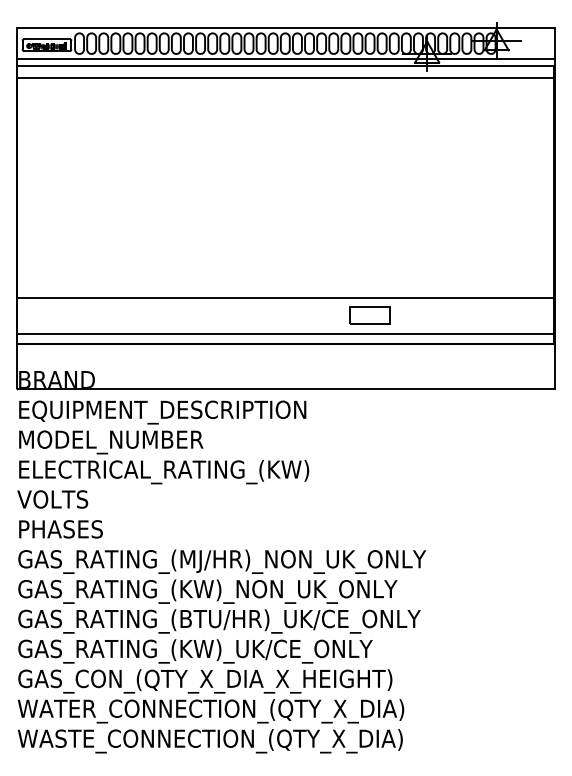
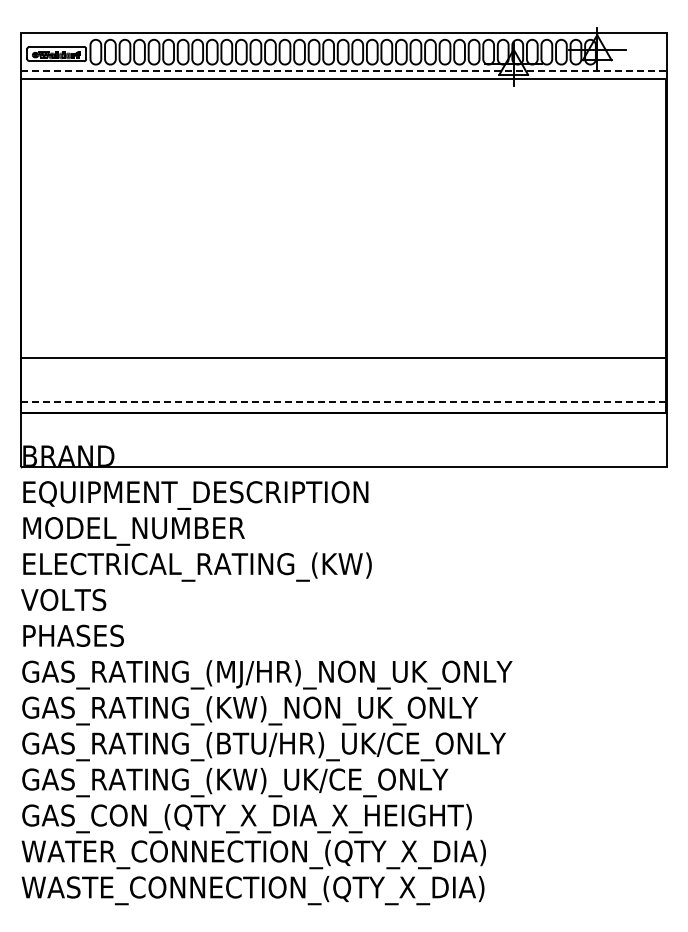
line: (286, 59) -> (344, 71), solid -> dashed
line: (285, 78) -> (343, 93), removed
part: (369, 315) -> (444, 378), removed
line: (286, 334) -> (344, 401), solid -> dashed

